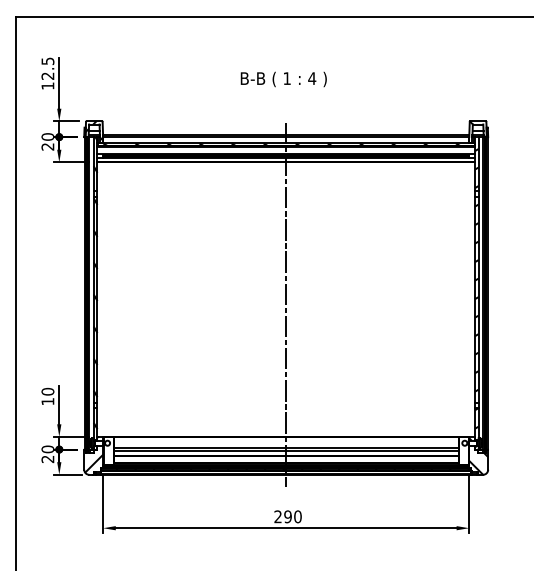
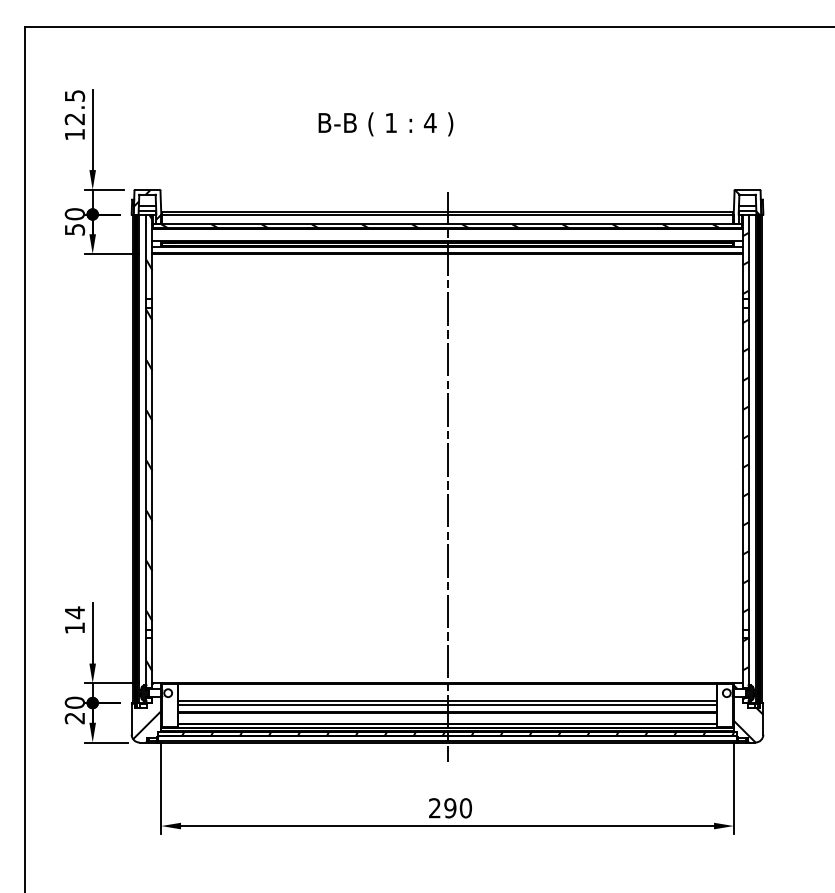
text: (283, 79) -> (385, 124), moved
text: (47, 146) -> (74, 229), 20 -> 50
text: (47, 391) -> (74, 612), 10 -> 14

